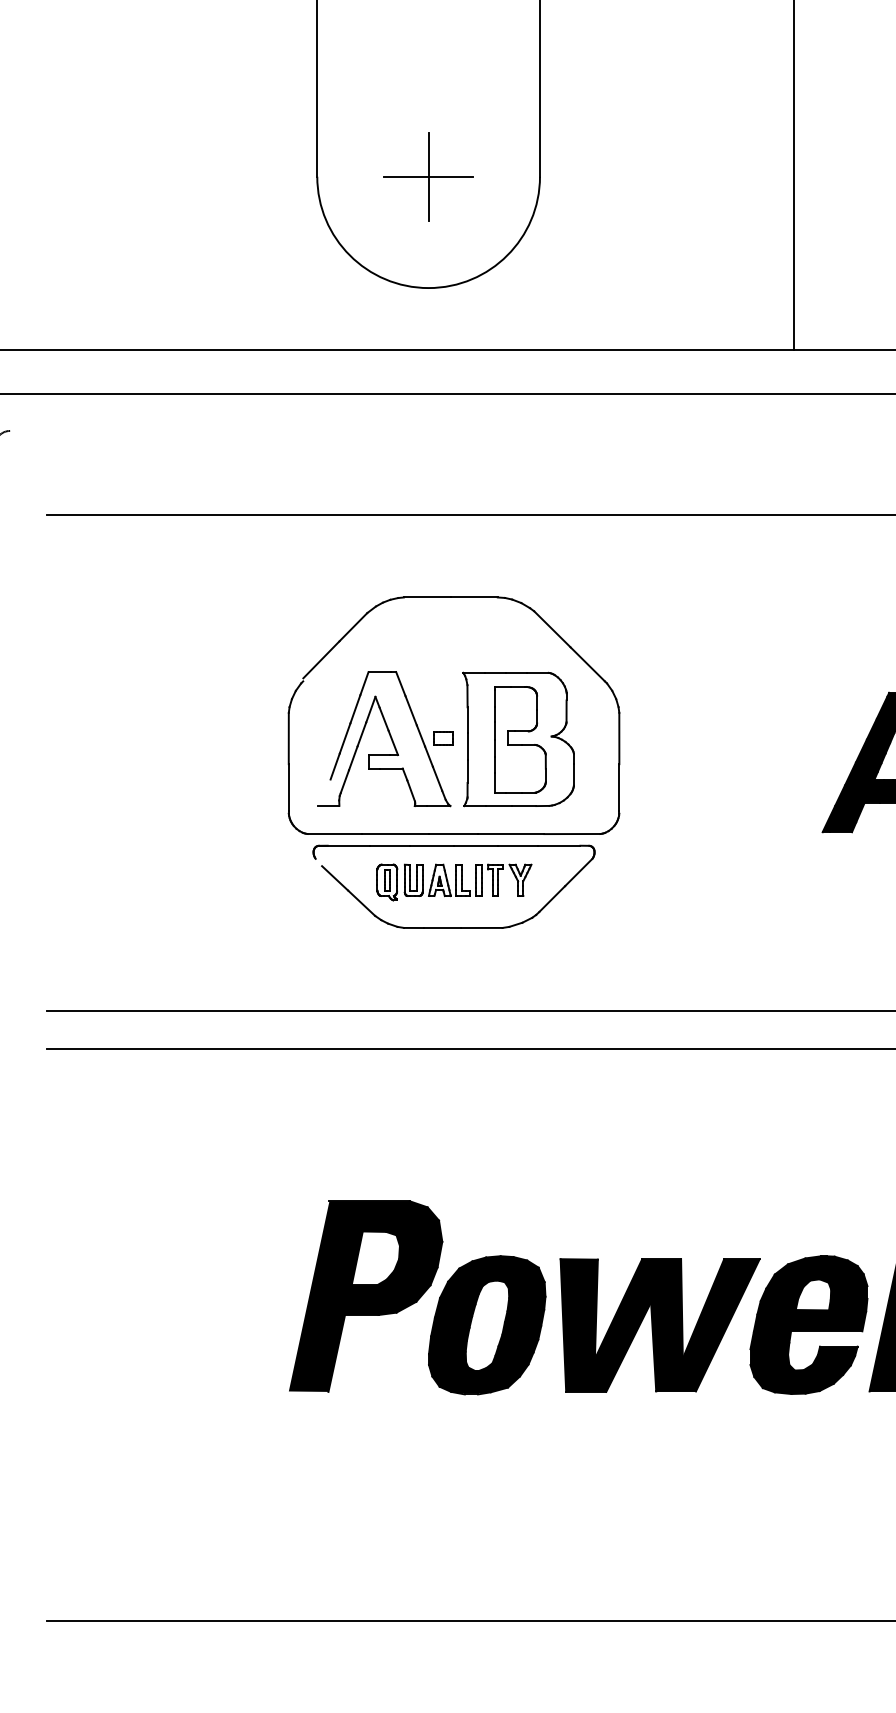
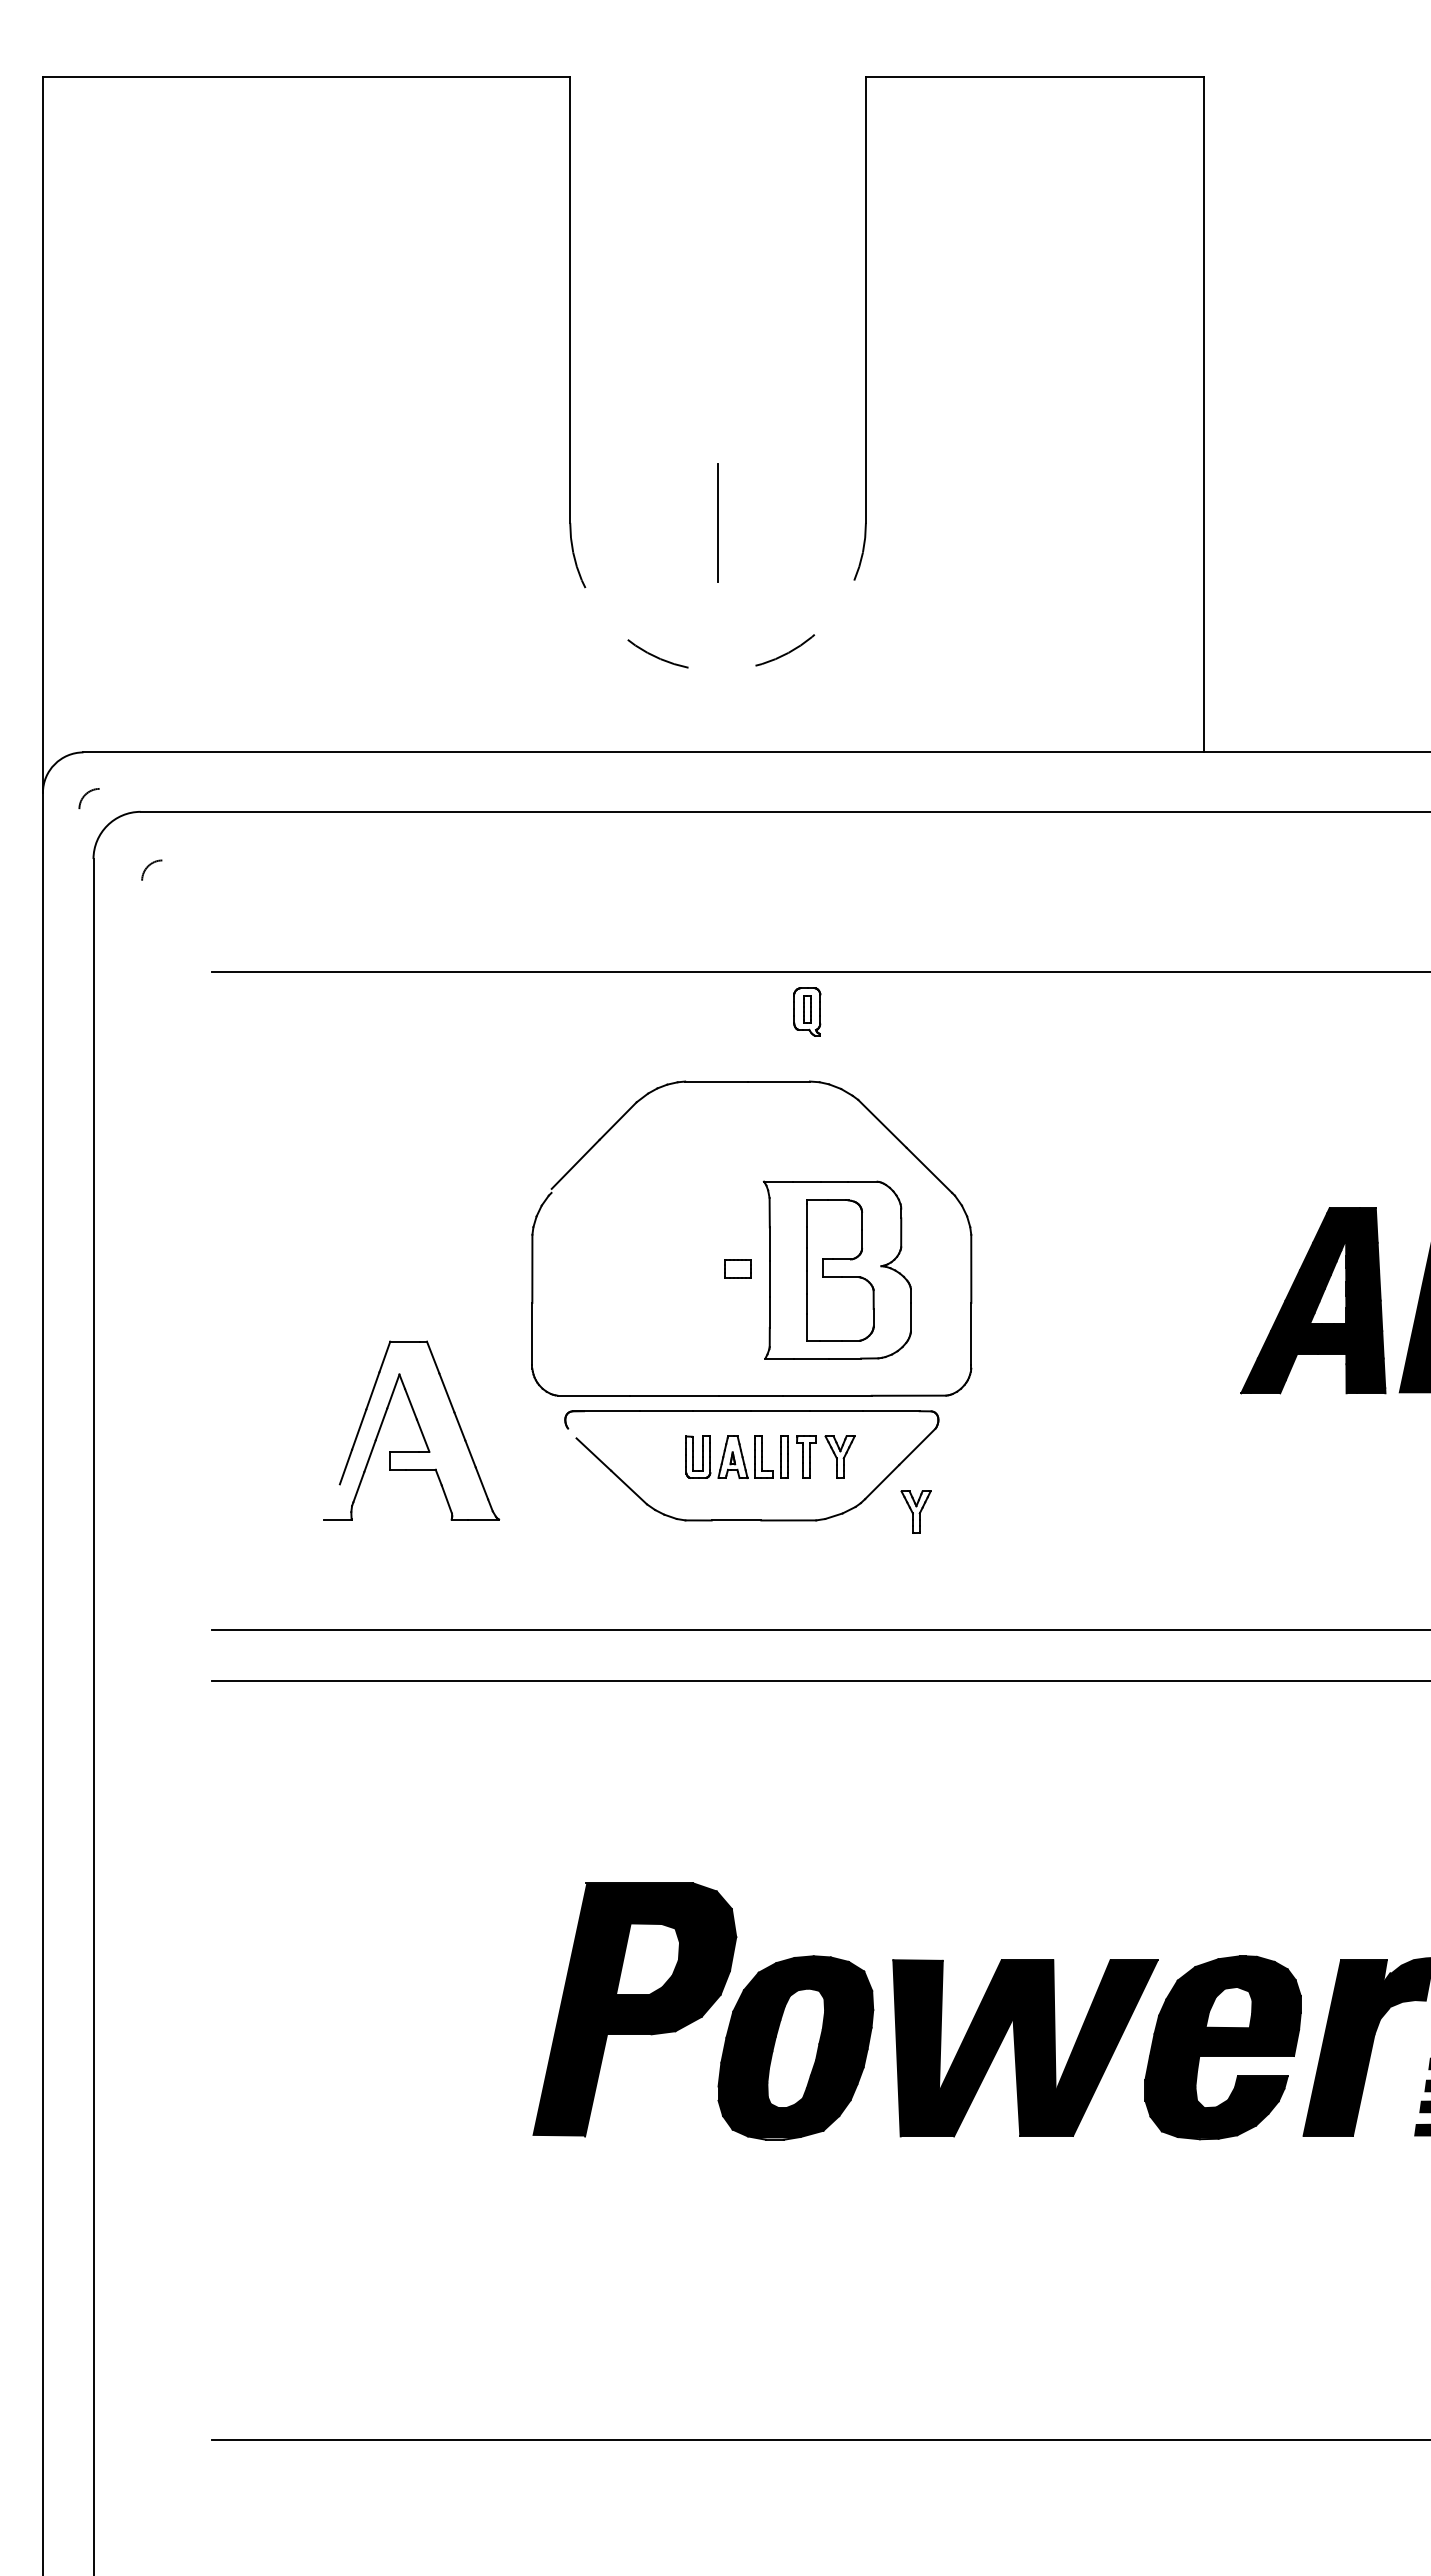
line: (428, 176) -> (717, 522), removed
arc: (428, 287) -> (718, 670), solid -> dashed
part: (389, 735) -> (418, 1426), moved
part: (387, 882) -> (807, 1011), moved
part: (577, 921) -> (915, 1511), added

